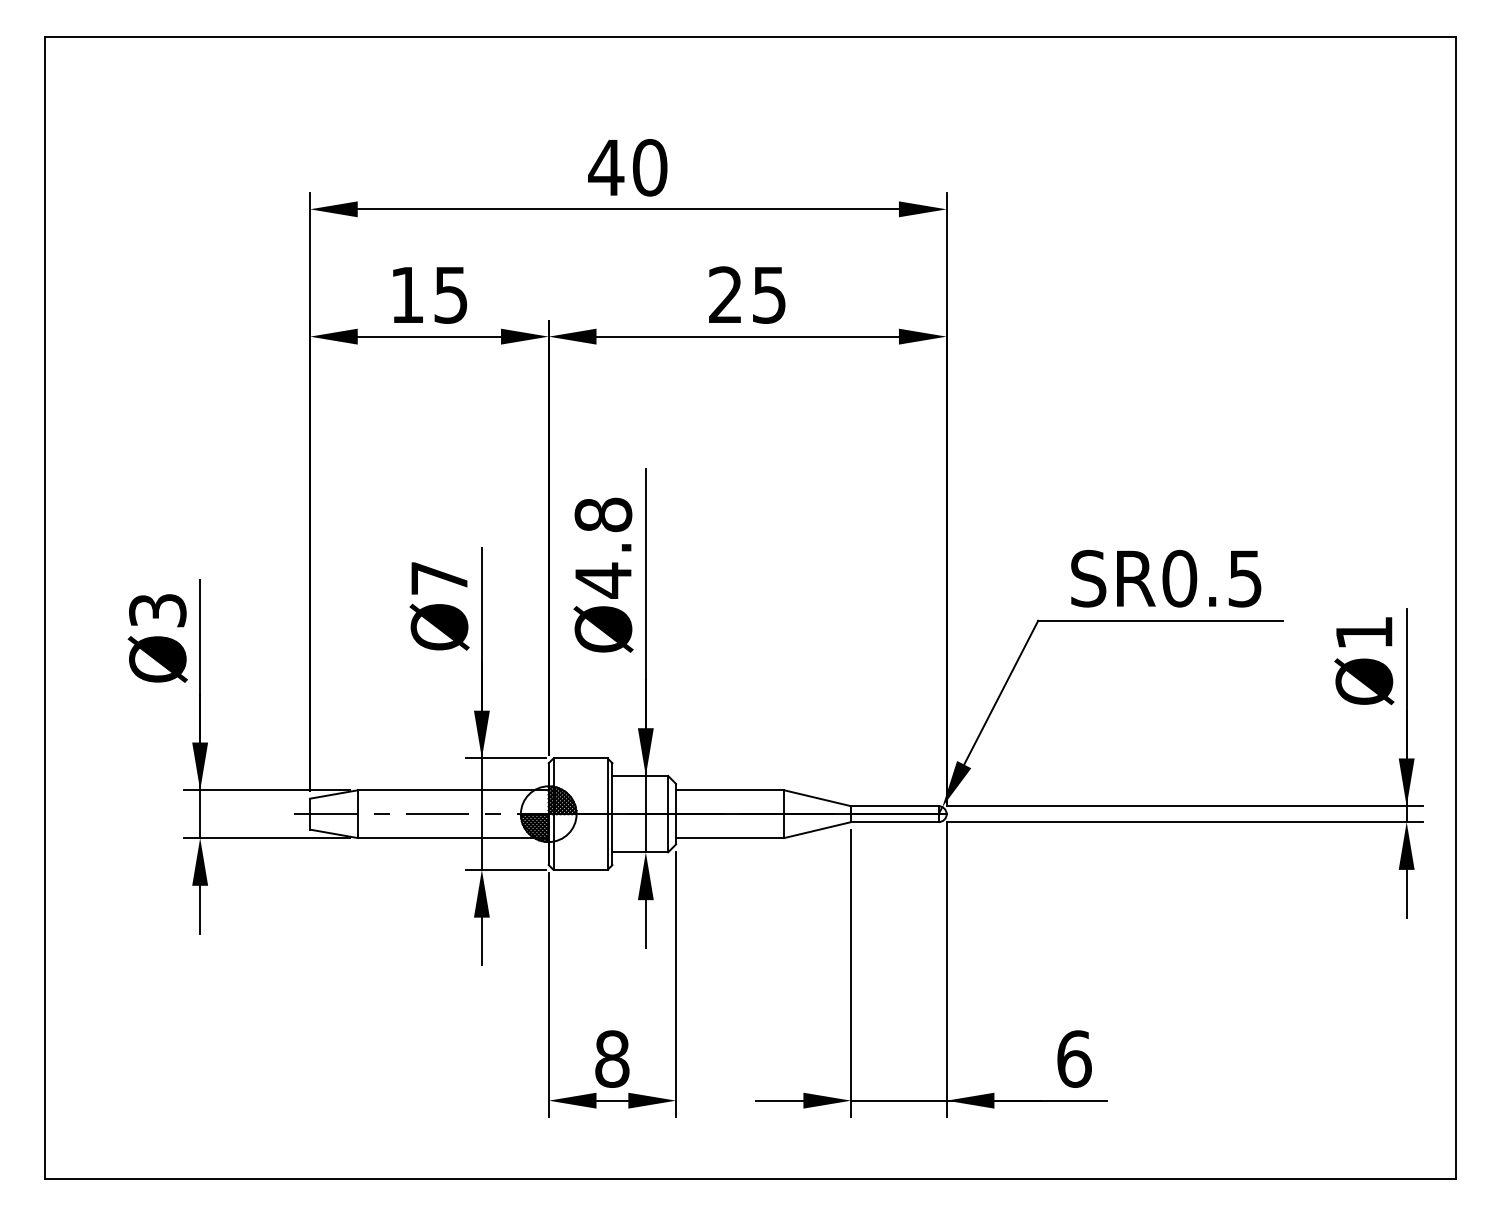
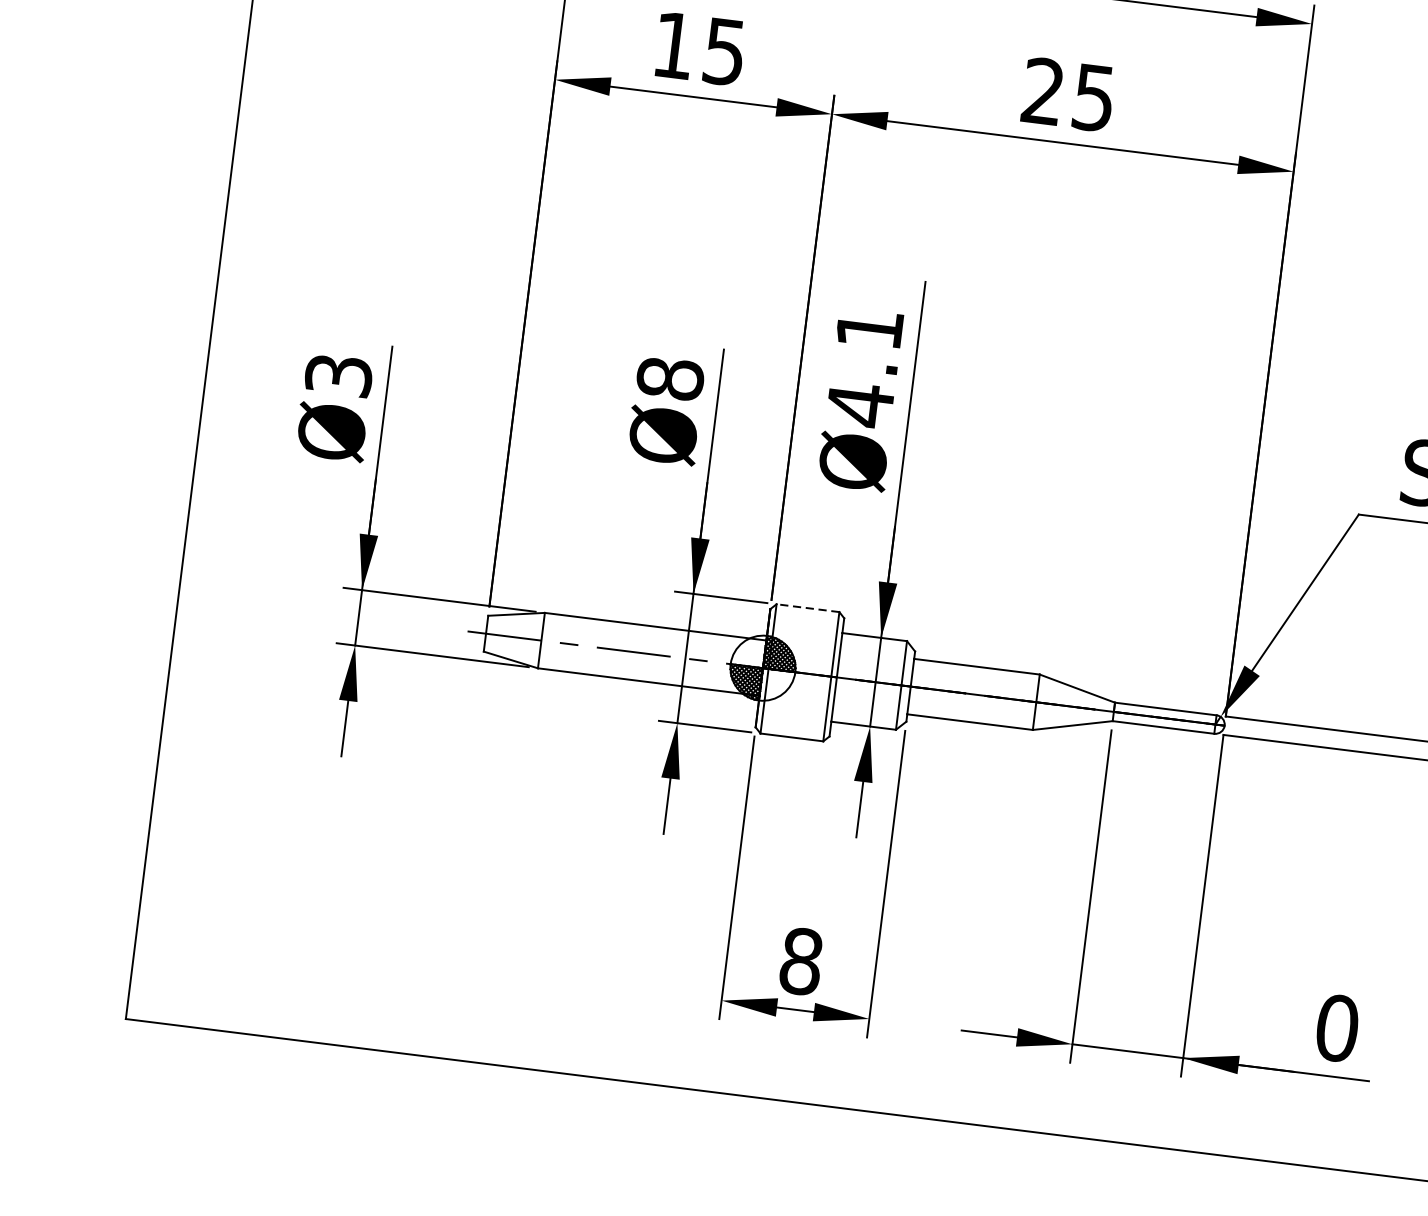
text: (603, 514) -> (869, 328), Ø4.8 -> Ø4.1
text: (439, 578) -> (670, 379), Ø7 -> Ø8
line: (580, 758) -> (807, 608), solid -> dashed
text: (1074, 1058) -> (1337, 1027), 6 -> 0

